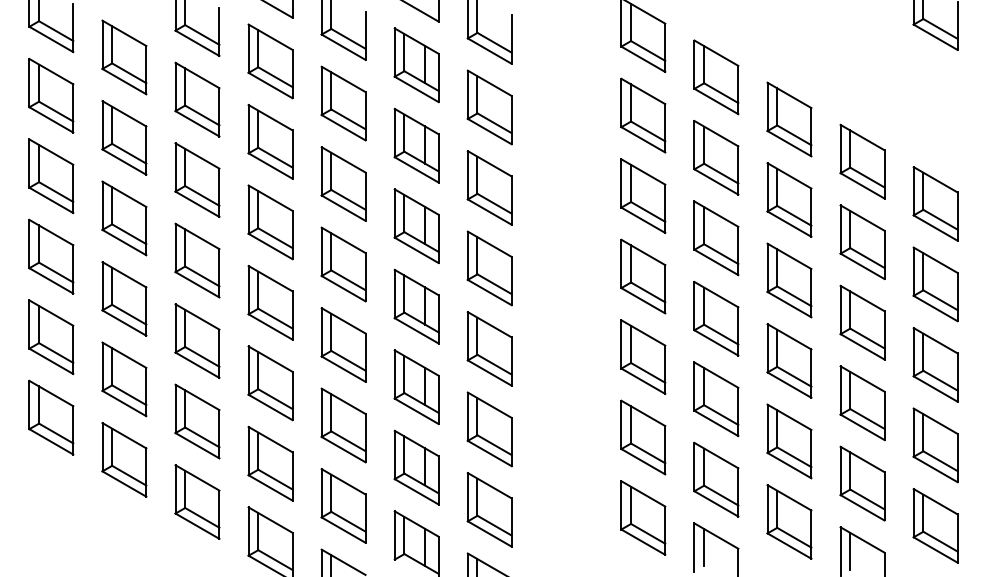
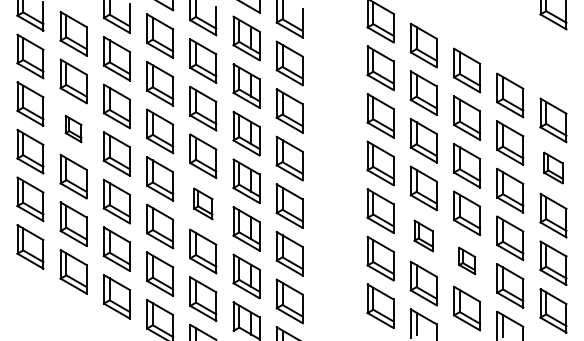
part: (124, 217) -> (73, 128), size x0.6
part: (935, 283) -> (553, 167), size x0.7
part: (343, 344) -> (203, 203), size x0.7
part: (715, 398) -> (423, 235), size x0.7
part: (790, 440) -> (467, 260), size x0.6

